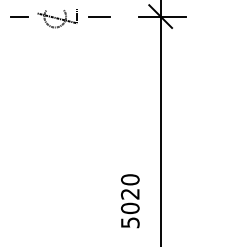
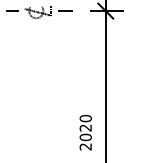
text: (129, 222) -> (85, 146), 5020 -> 2020

